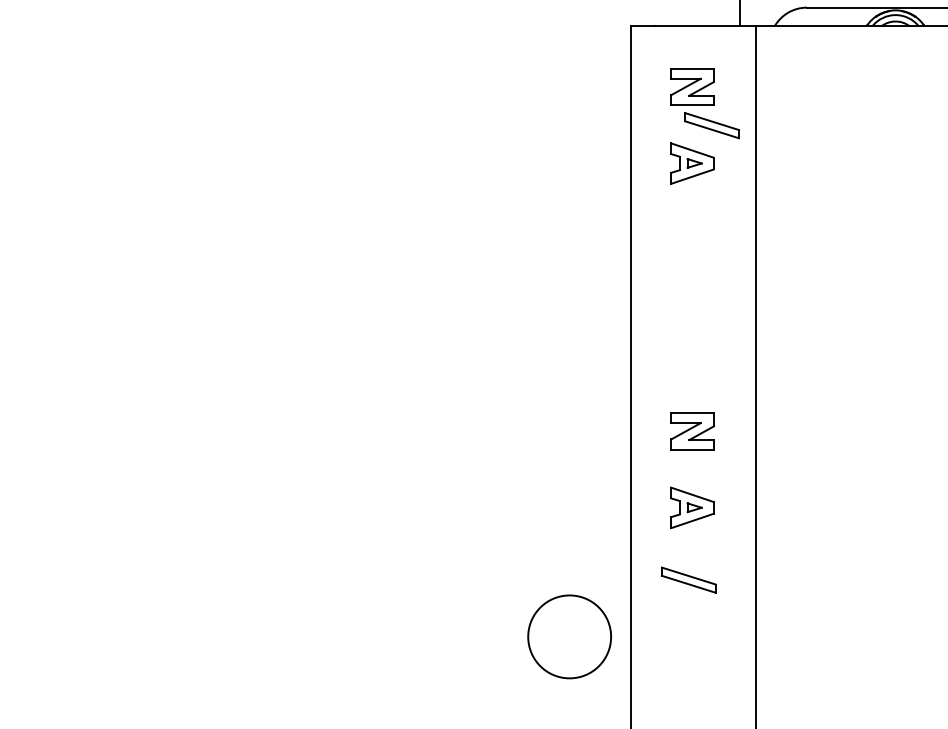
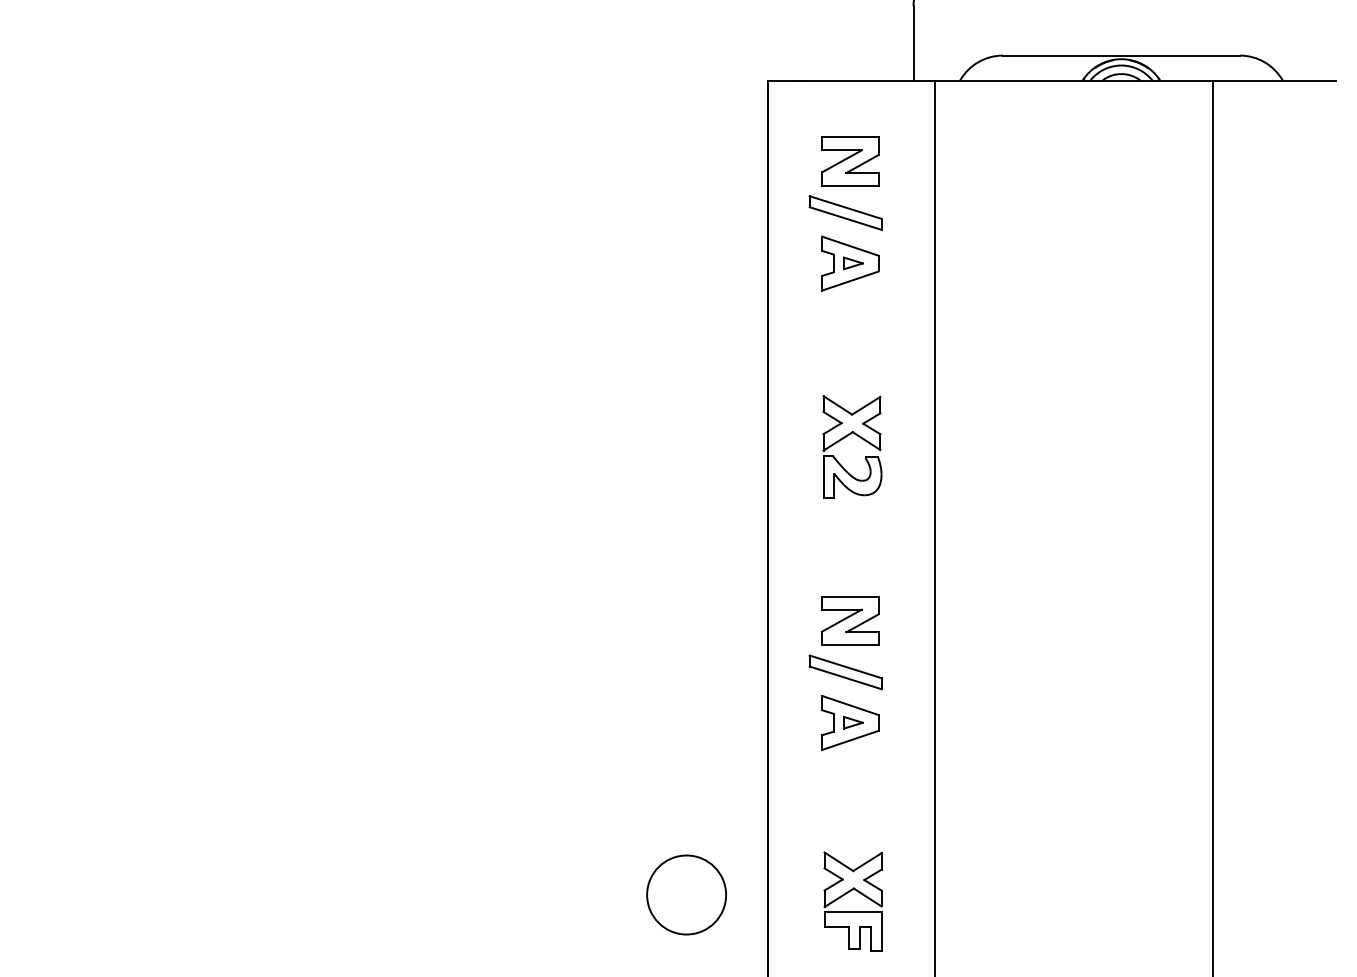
part: (711, 125) -> (845, 212), moved
part: (689, 293) -> (846, 437), added
part: (688, 580) -> (845, 672), moved
part: (691, 635) -> (848, 893), added
circle: (569, 636) -> (686, 894), size x0.71

